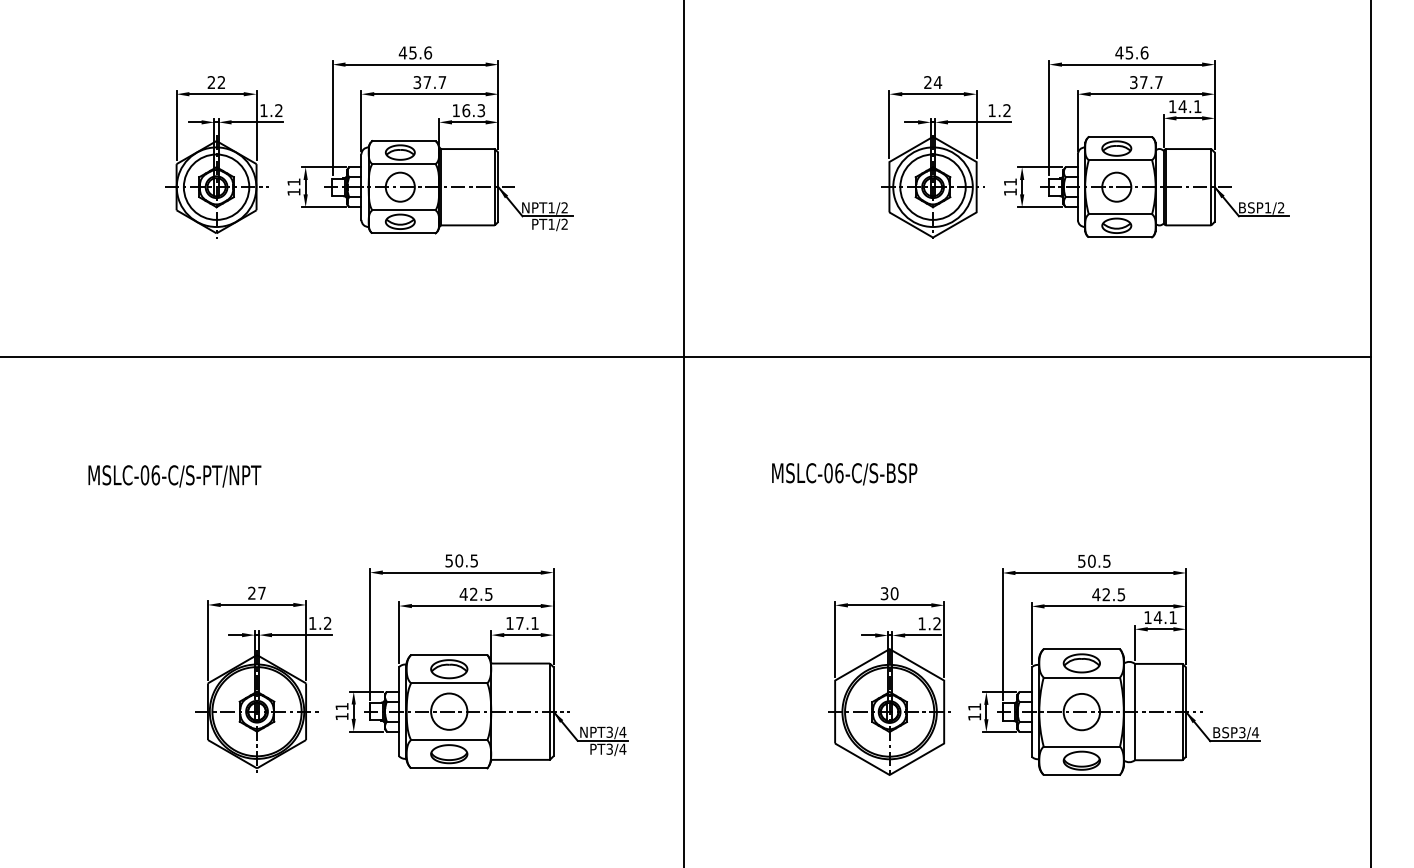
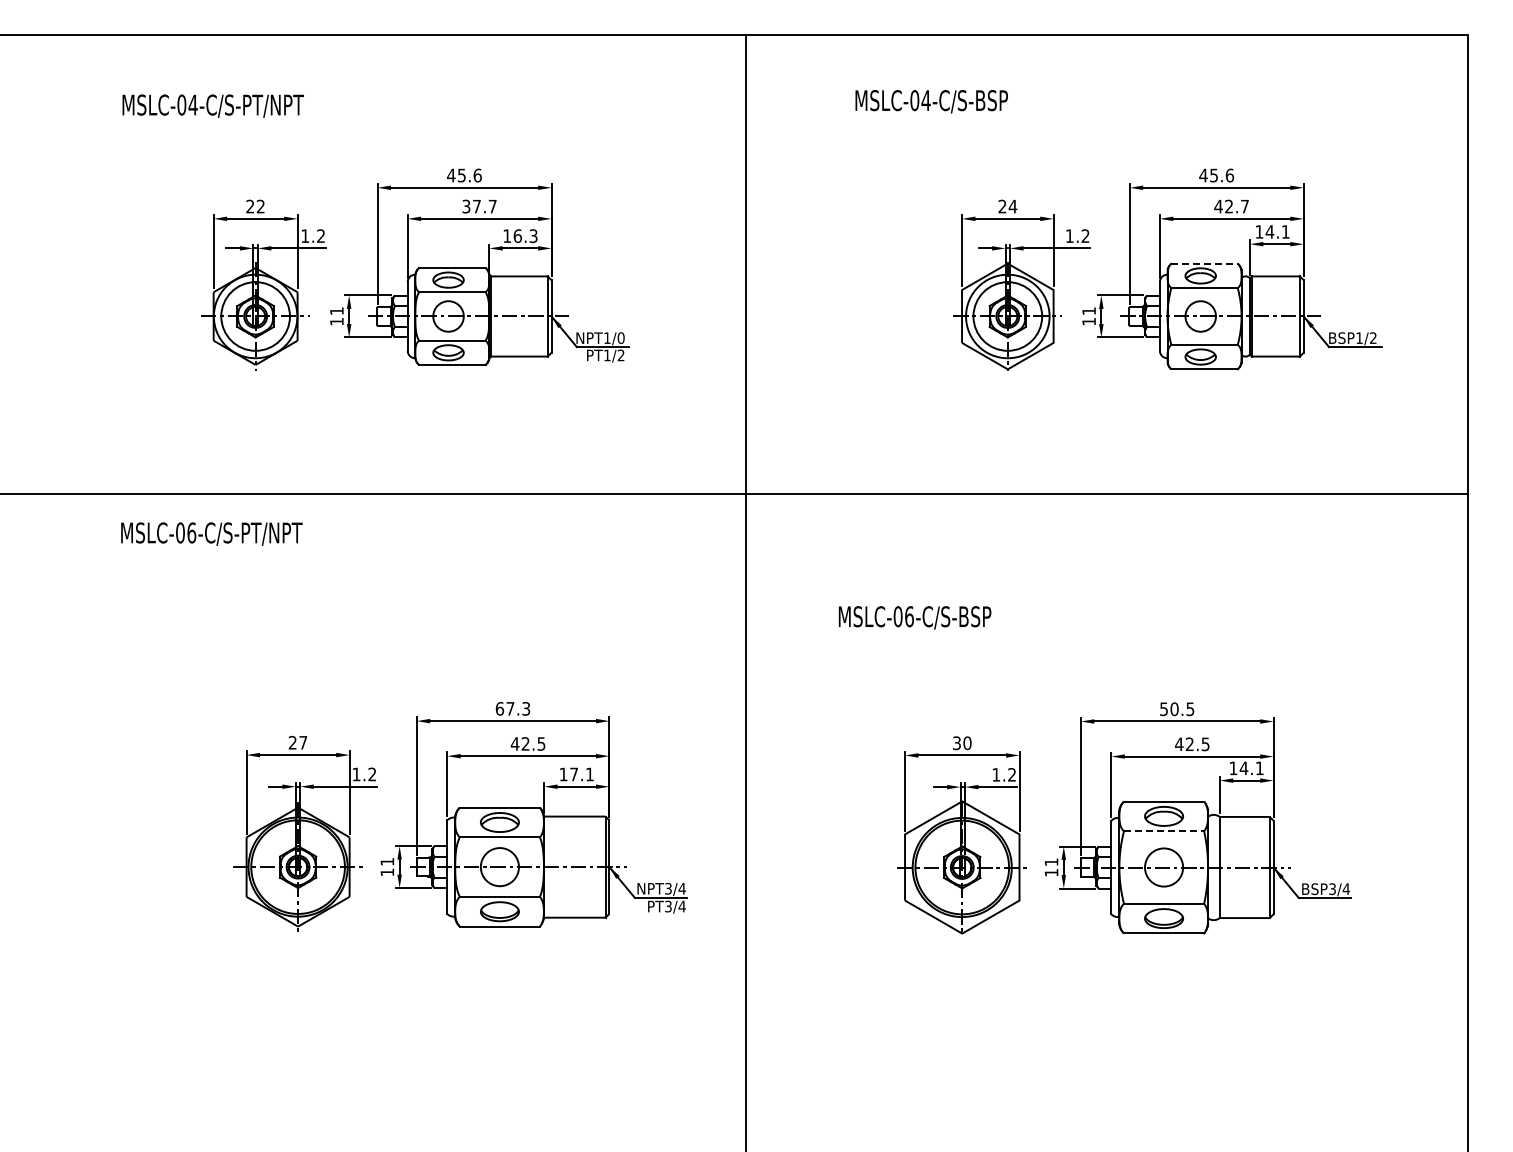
text: (1138, 82) -> (1223, 206), 37.7 -> 42.7
line: (1121, 136) -> (1205, 263), solid -> dashed
text: (564, 208) -> (620, 338), NPT1/2 -> NPT1/0
text: (174, 475) -> (211, 533), moved
text: (461, 560) -> (512, 708), 50.5 -> 67.3
line: (1082, 677) -> (1164, 831), solid -> dashed

